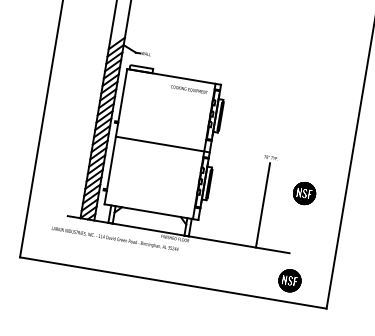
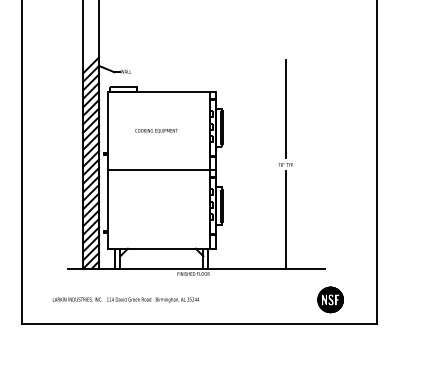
text: (189, 89) -> (156, 130), moved
line: (279, 108) -> (286, 108), added
part: (304, 193) -> (330, 198), removed
text: (115, 238) -> (126, 299), moved

